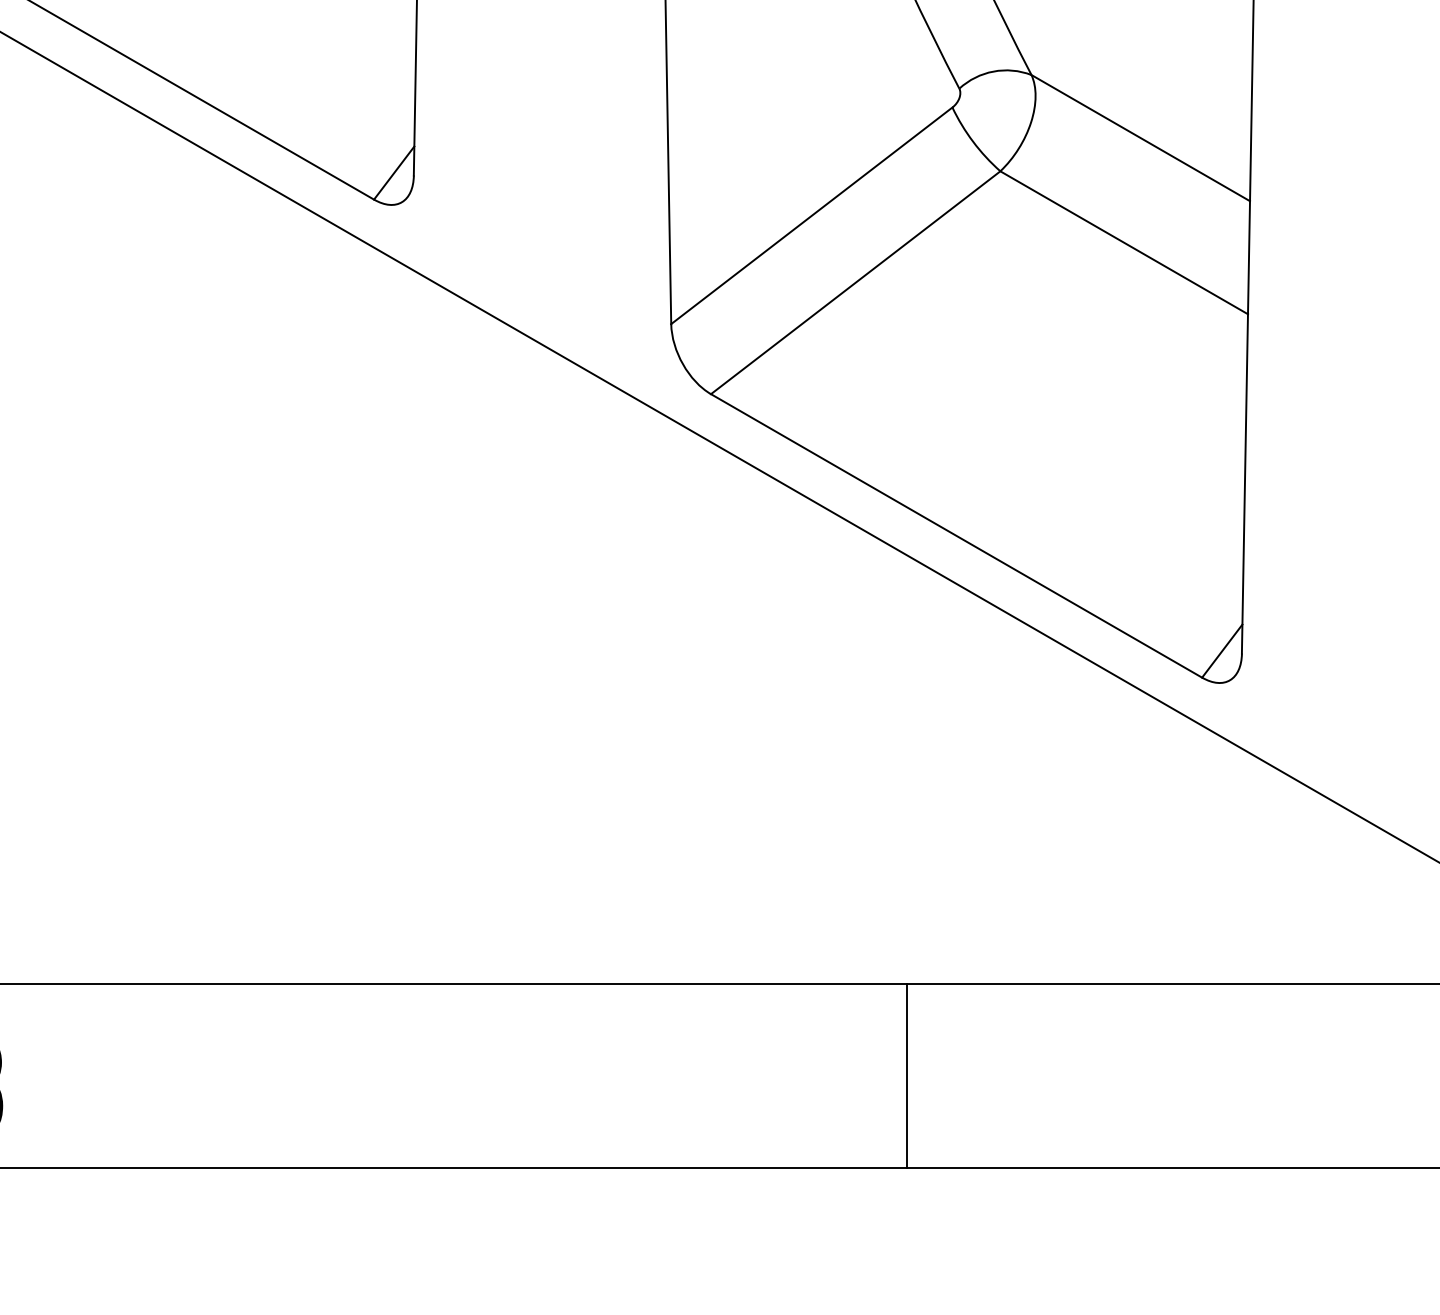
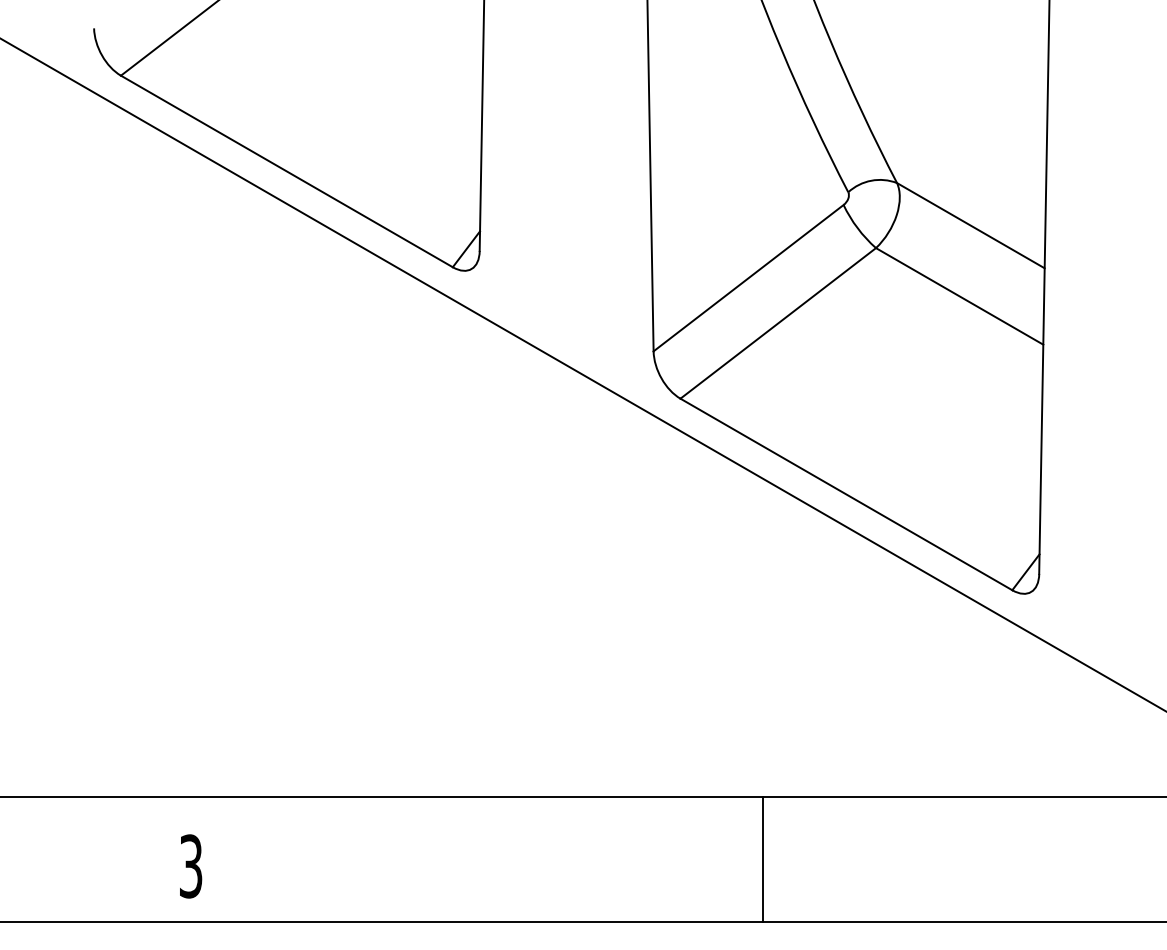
line: (906, 1076) -> (762, 859), moved

